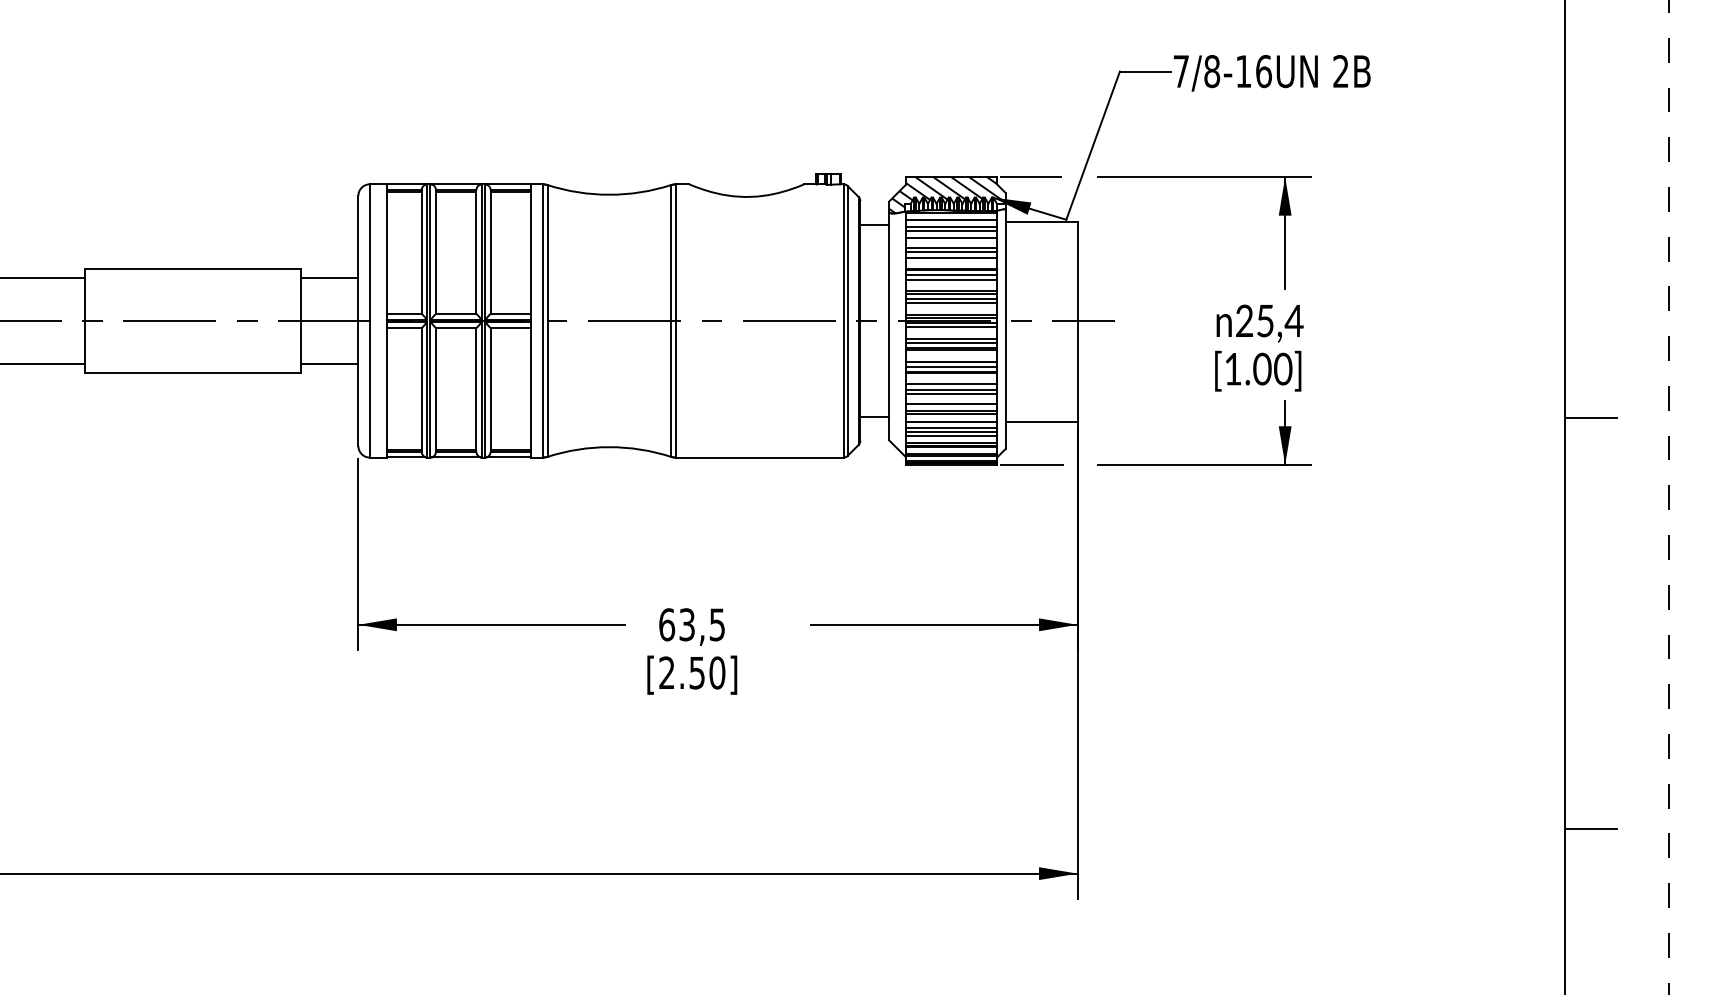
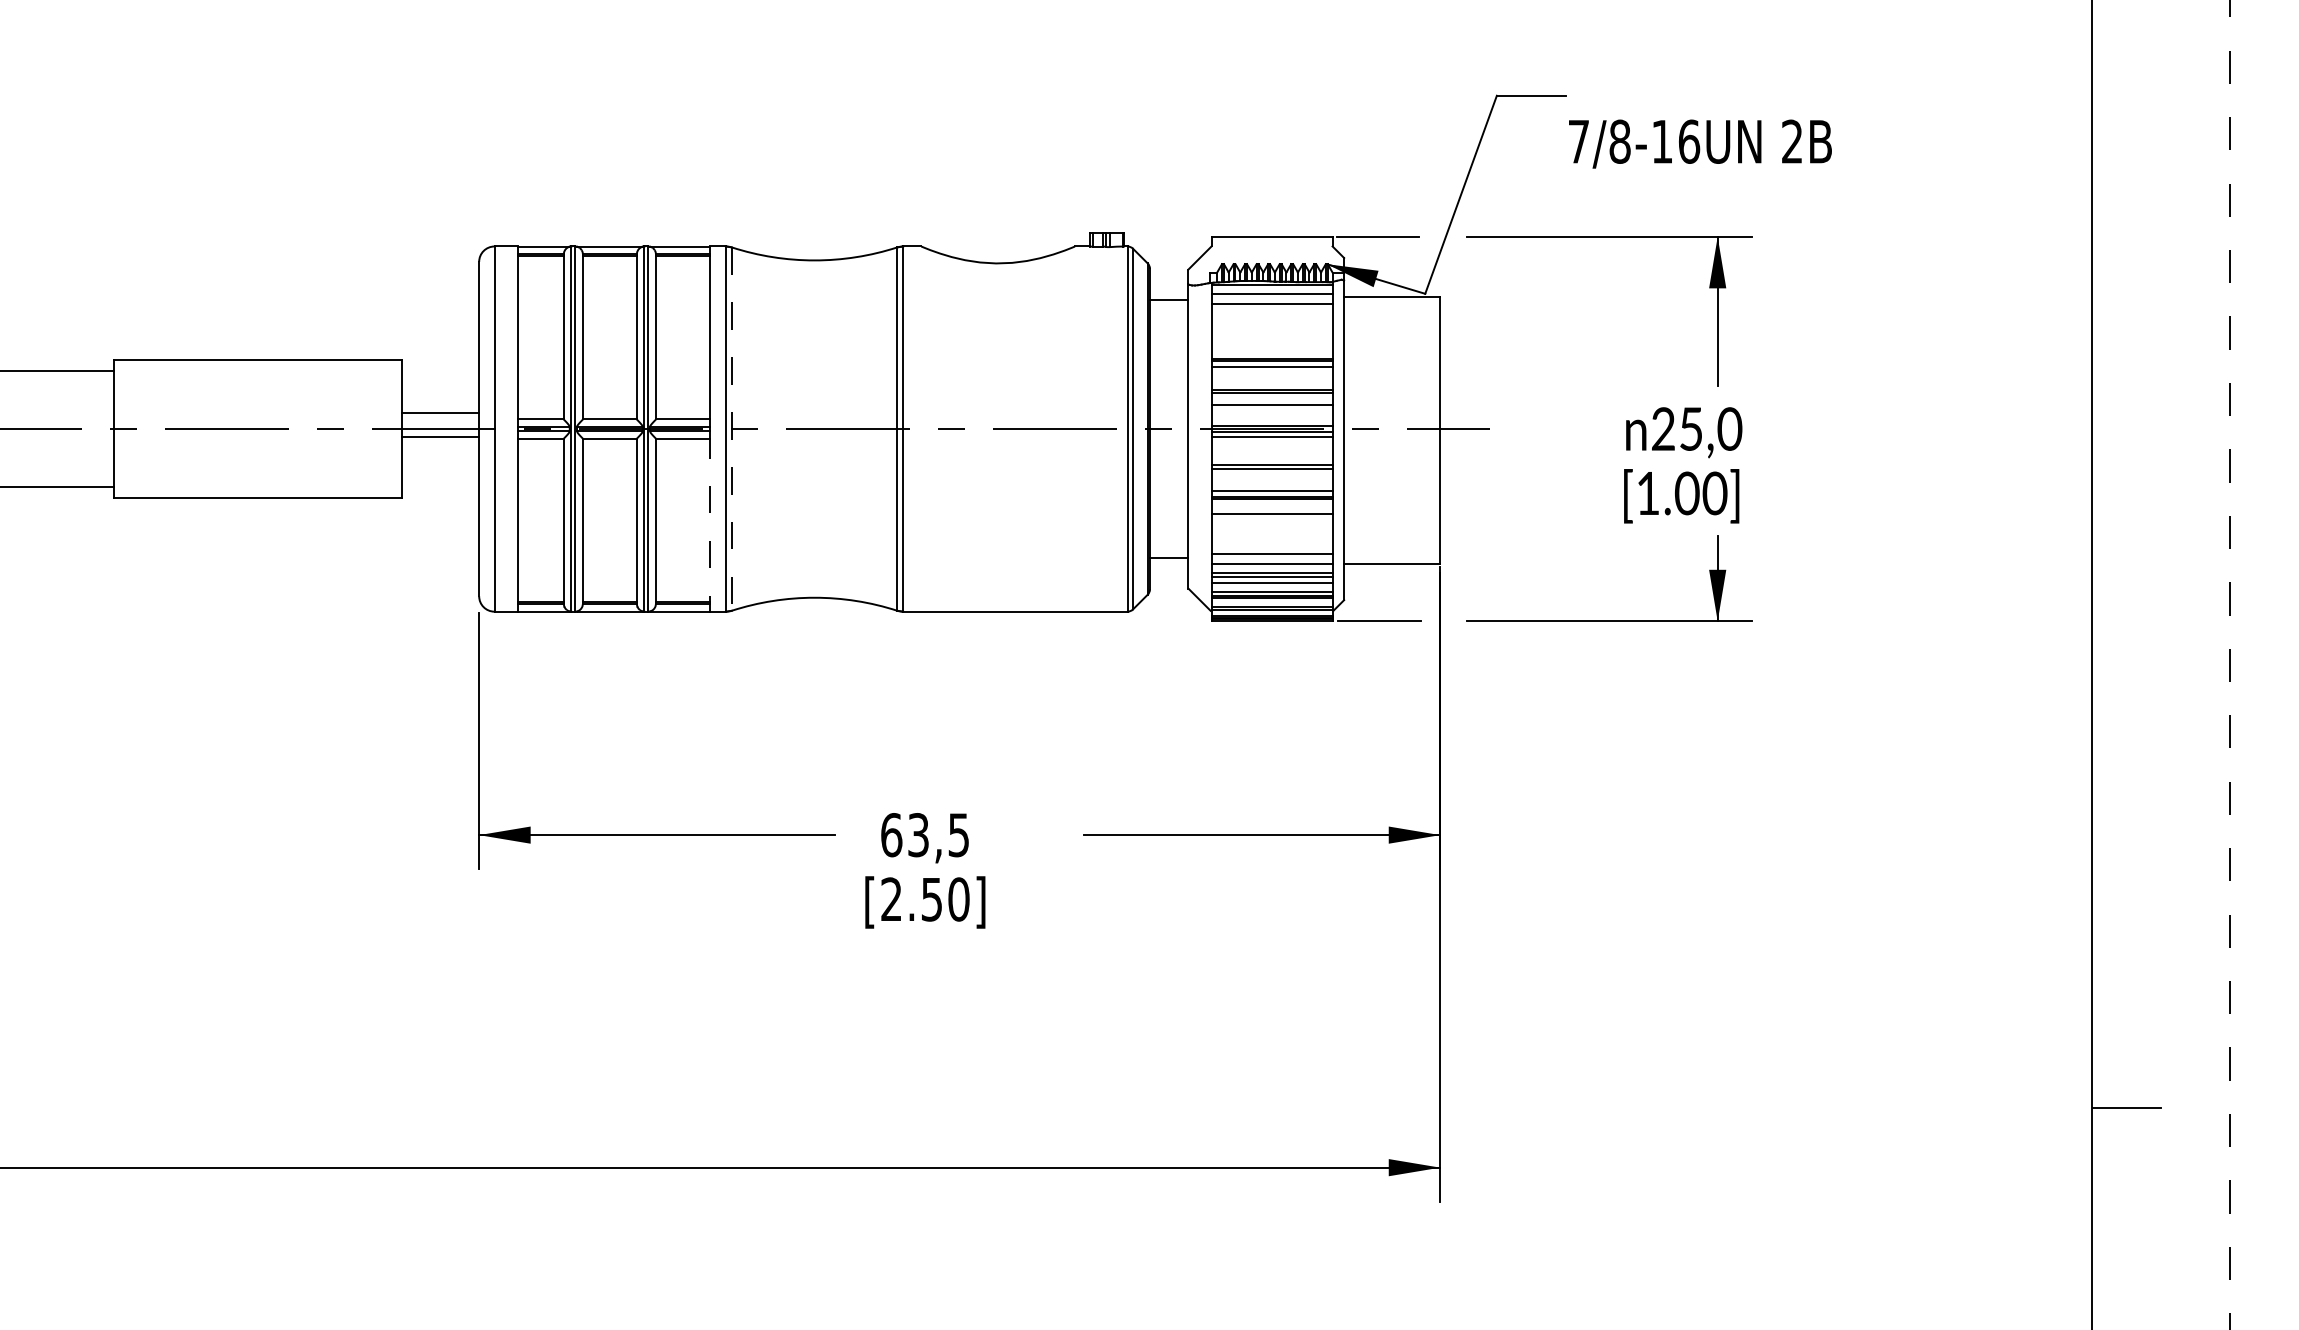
text: (1272, 72) -> (1700, 143), moved
hatch: (947, 194) -> (1266, 260), removed
line: (951, 231) -> (1271, 309), removed
line: (951, 237) -> (1271, 317), removed
line: (951, 247) -> (1271, 331), removed
line: (951, 251) -> (1271, 336), removed
line: (951, 257) -> (1271, 344), removed
line: (329, 277) -> (440, 413), moved
line: (951, 280) -> (1271, 374), removed
line: (951, 298) -> (1271, 399), removed
line: (951, 315) -> (1271, 421), removed
text: (1294, 320) -> (1729, 428), 25,4 -> 25,0
line: (547, 321) -> (731, 429), solid -> dashed
line: (951, 339) -> (1271, 453), removed
line: (951, 342) -> (1271, 458), removed
line: (951, 362) -> (1271, 484), removed
line: (329, 363) -> (440, 436), moved
line: (530, 390) -> (709, 521), solid -> dashed
line: (951, 390) -> (1271, 521), removed
line: (951, 394) -> (1271, 527), removed
line: (951, 404) -> (1271, 540), removed
line: (951, 410) -> (1271, 548), removed
line: (1591, 417) -> (2126, 558), removed

